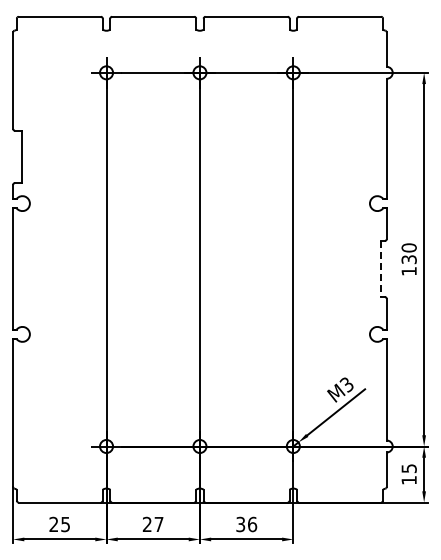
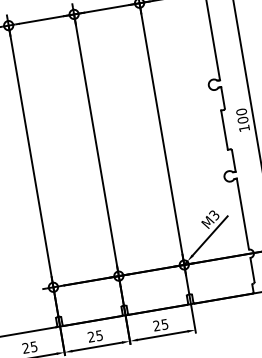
text: (408, 259) -> (242, 120), 130 -> 100
line: (381, 269) -> (224, 130), dashed -> solid
text: (158, 524) -> (99, 335), 27 -> 25
text: (246, 524) -> (160, 325), 36 -> 25

